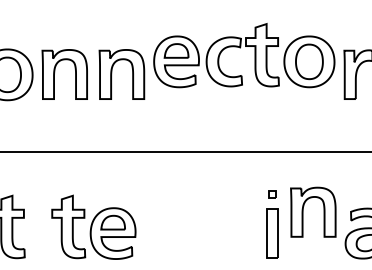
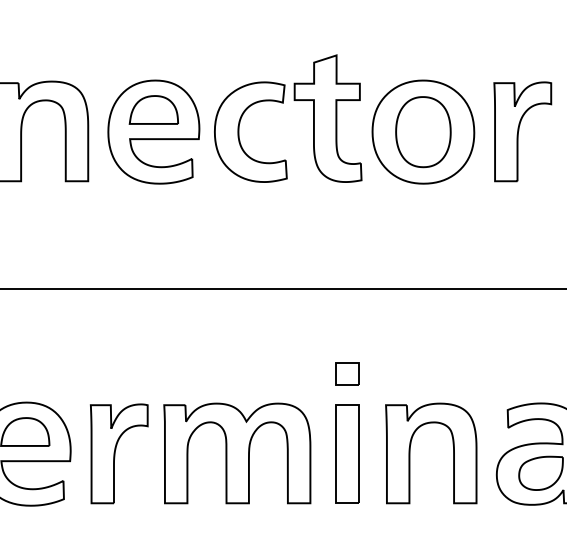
part: (240, 48) -> (283, 105), moved
part: (271, 194) -> (346, 374), size x1.67
part: (303, 211) -> (411, 451), moved
part: (199, 232) -> (200, 451), added

